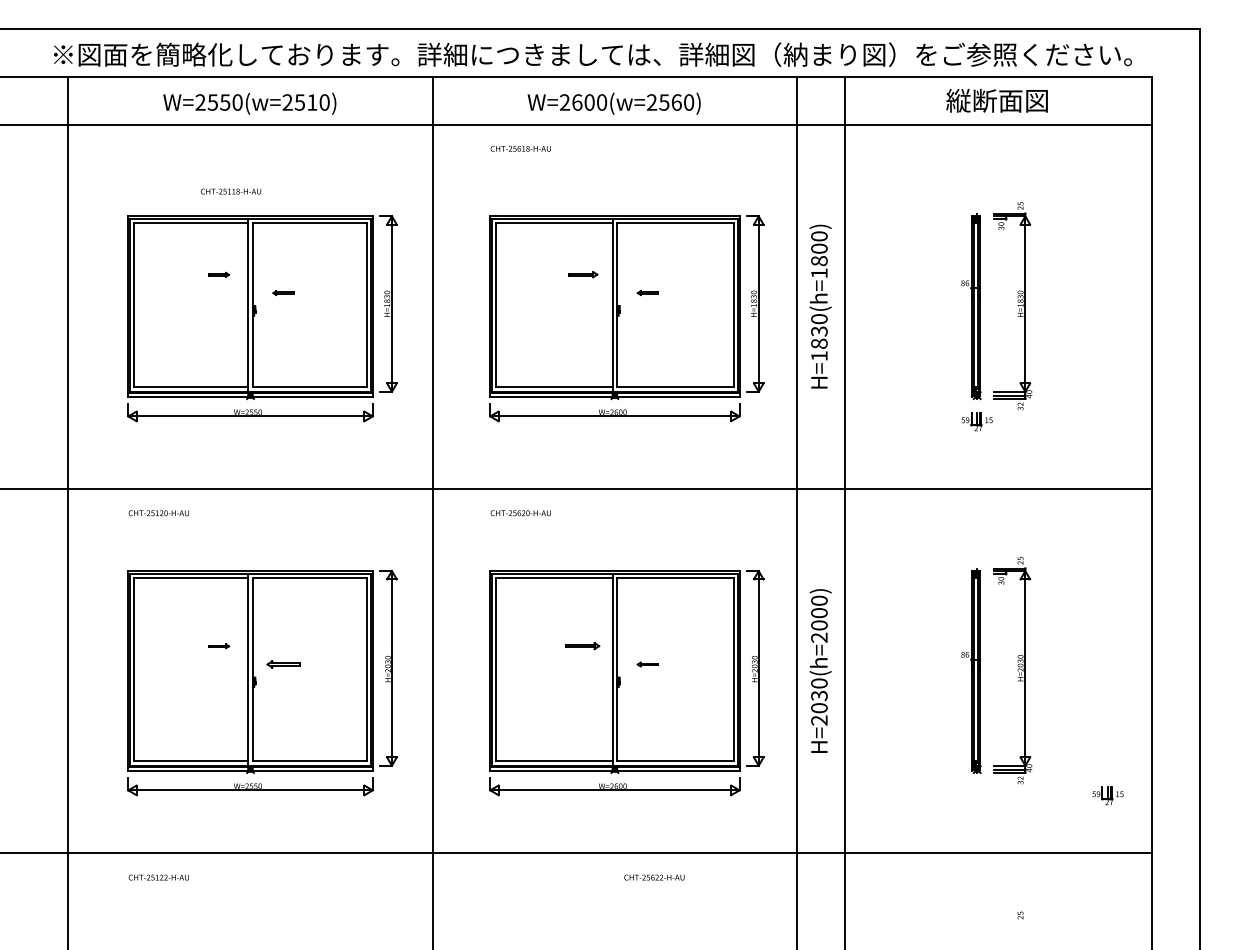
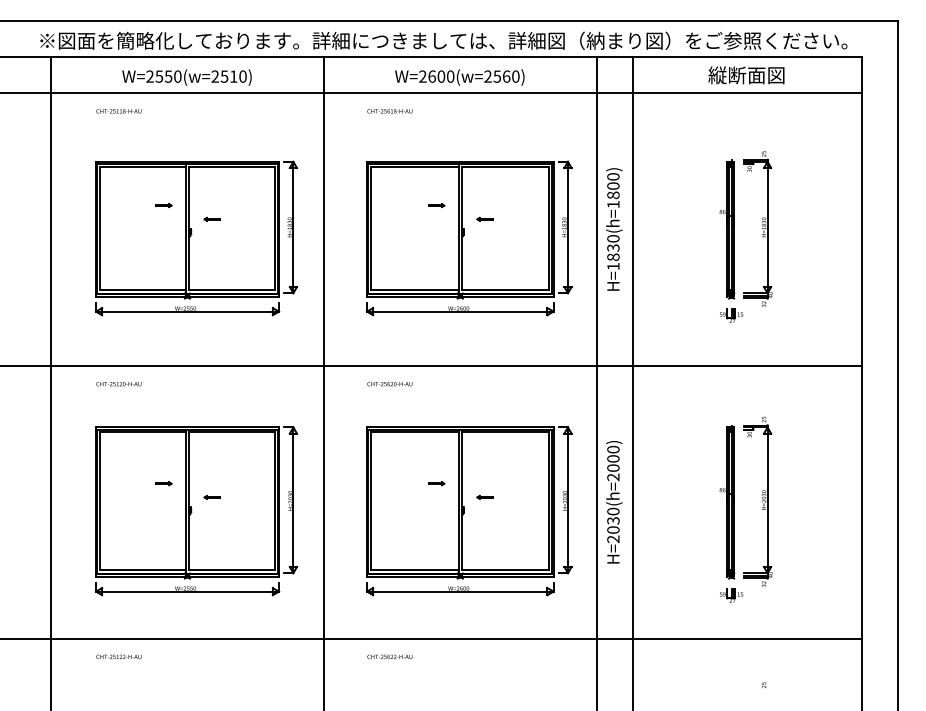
text: (230, 191) -> (118, 111), moved
part: (583, 274) -> (436, 205), size x0.71
part: (583, 645) -> (436, 483), size x0.62
part: (282, 664) -> (211, 497), size x0.62
part: (1108, 795) -> (731, 595), moved
text: (653, 877) -> (389, 656), moved

